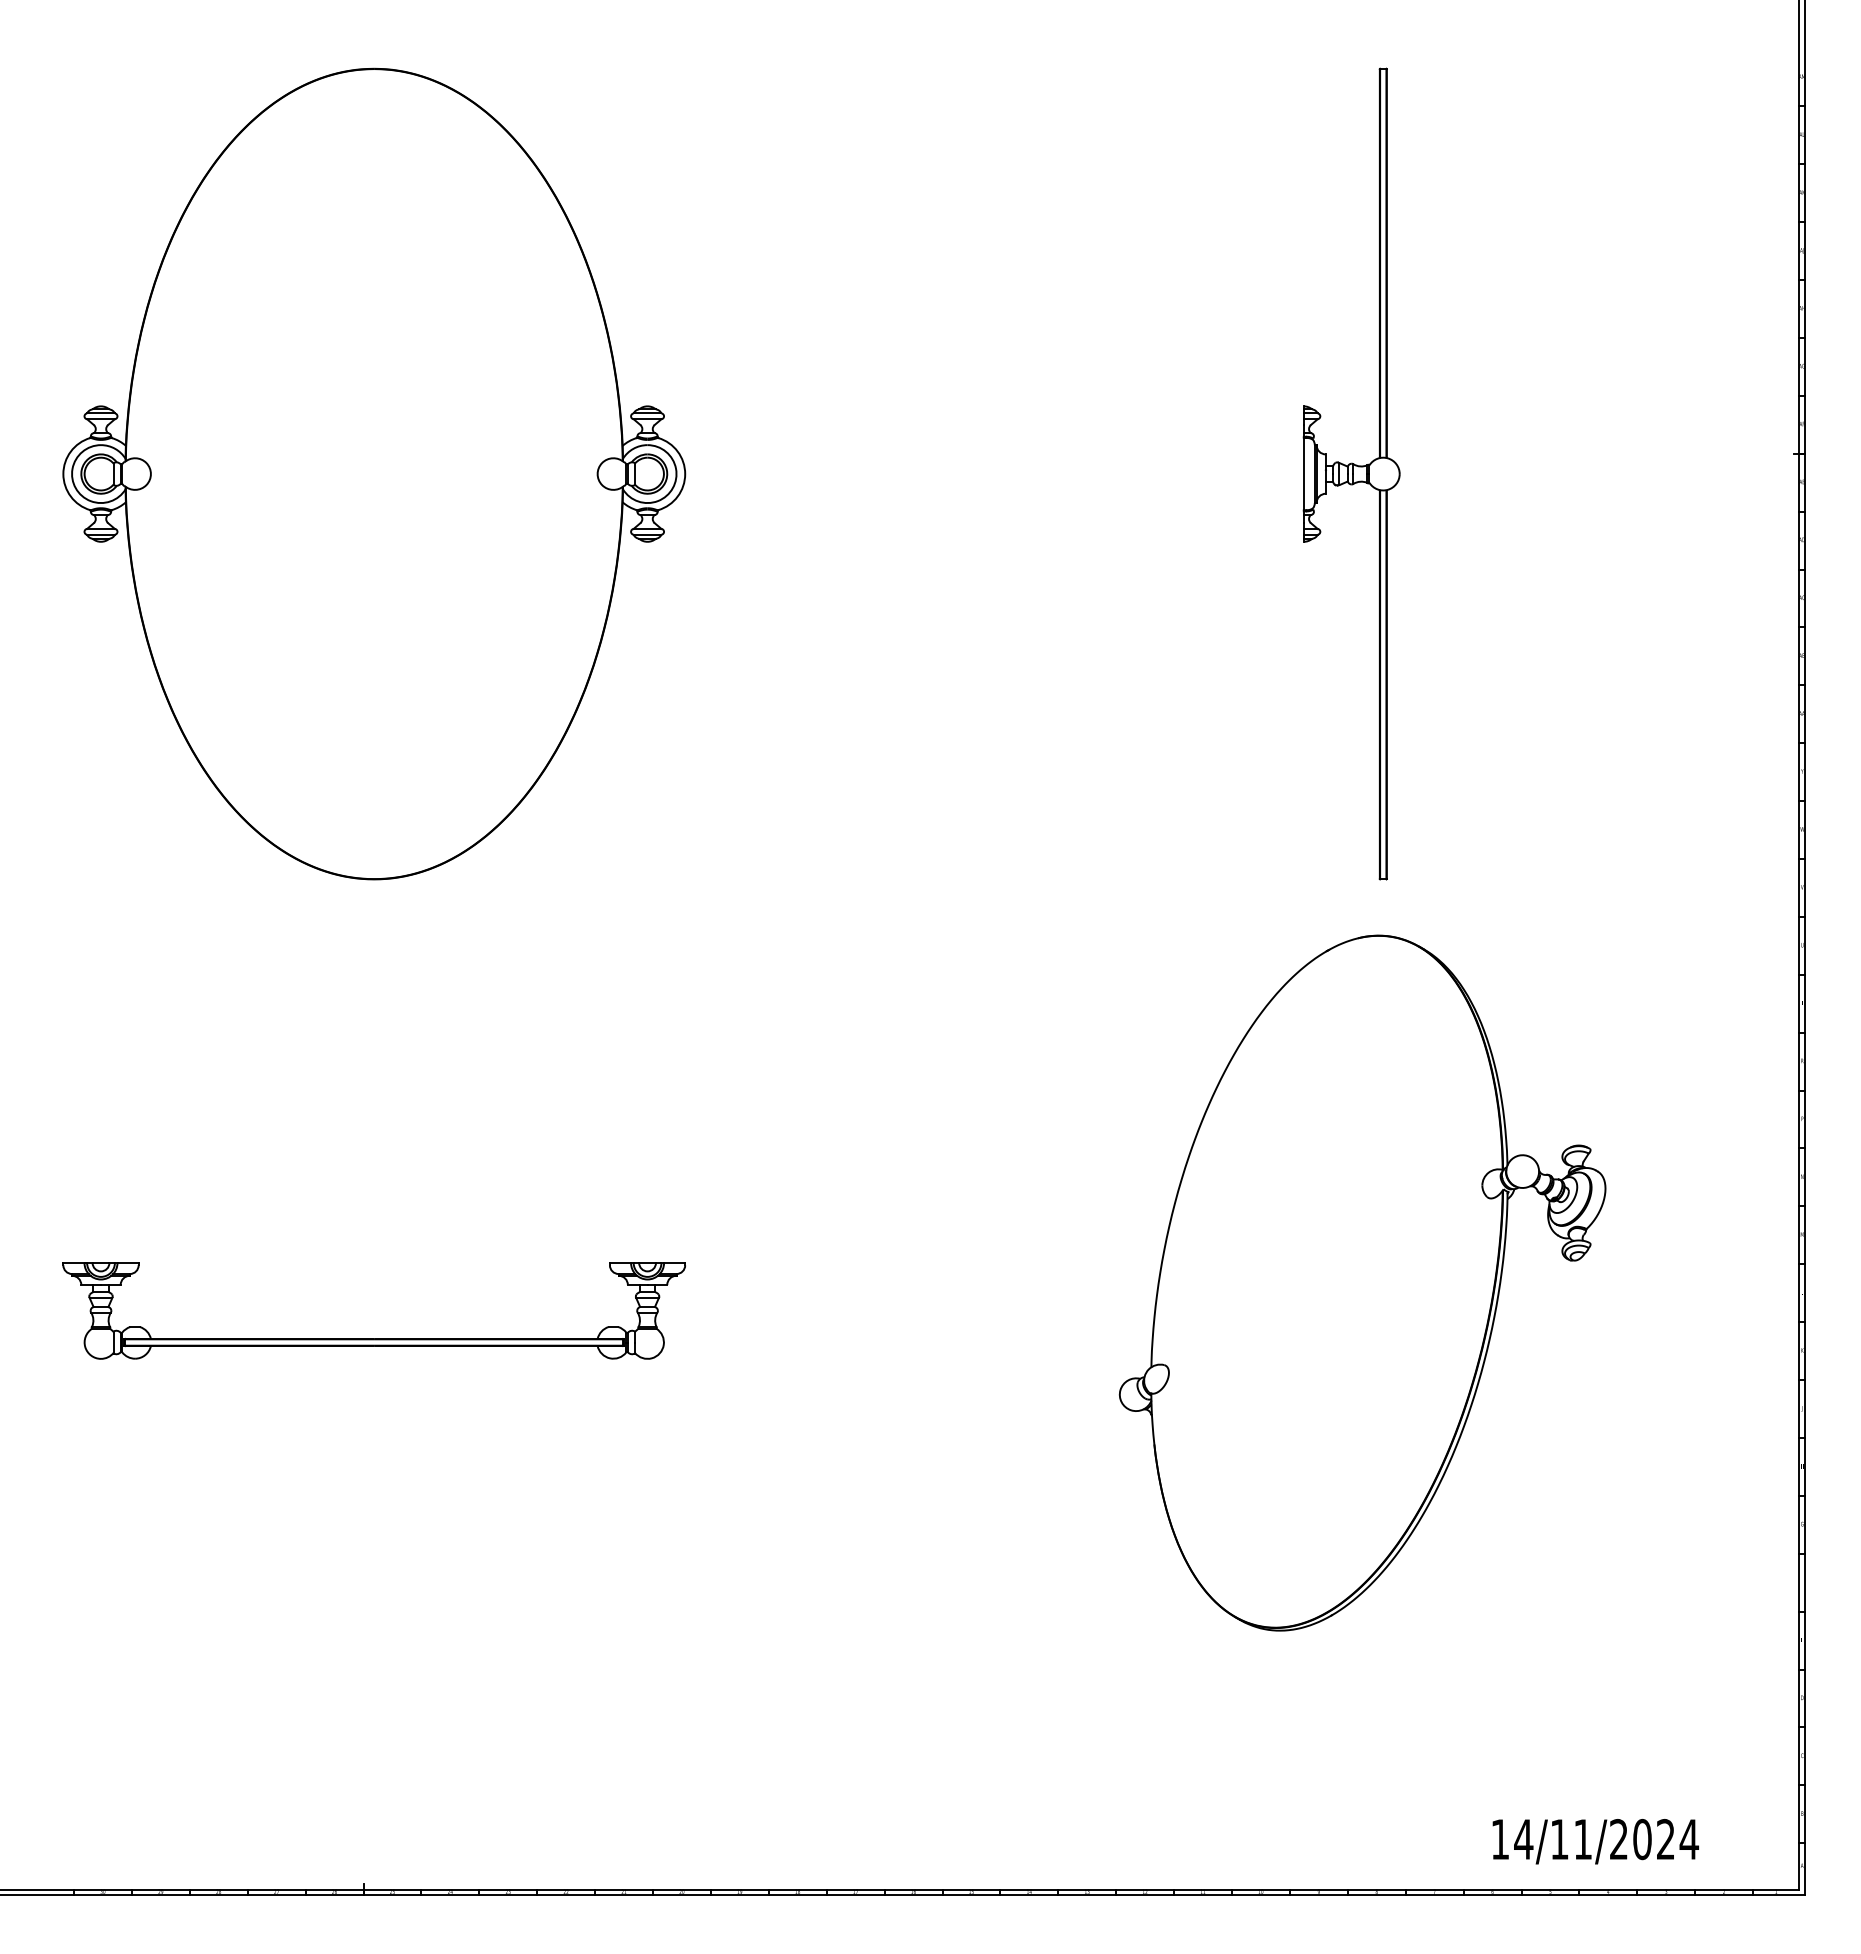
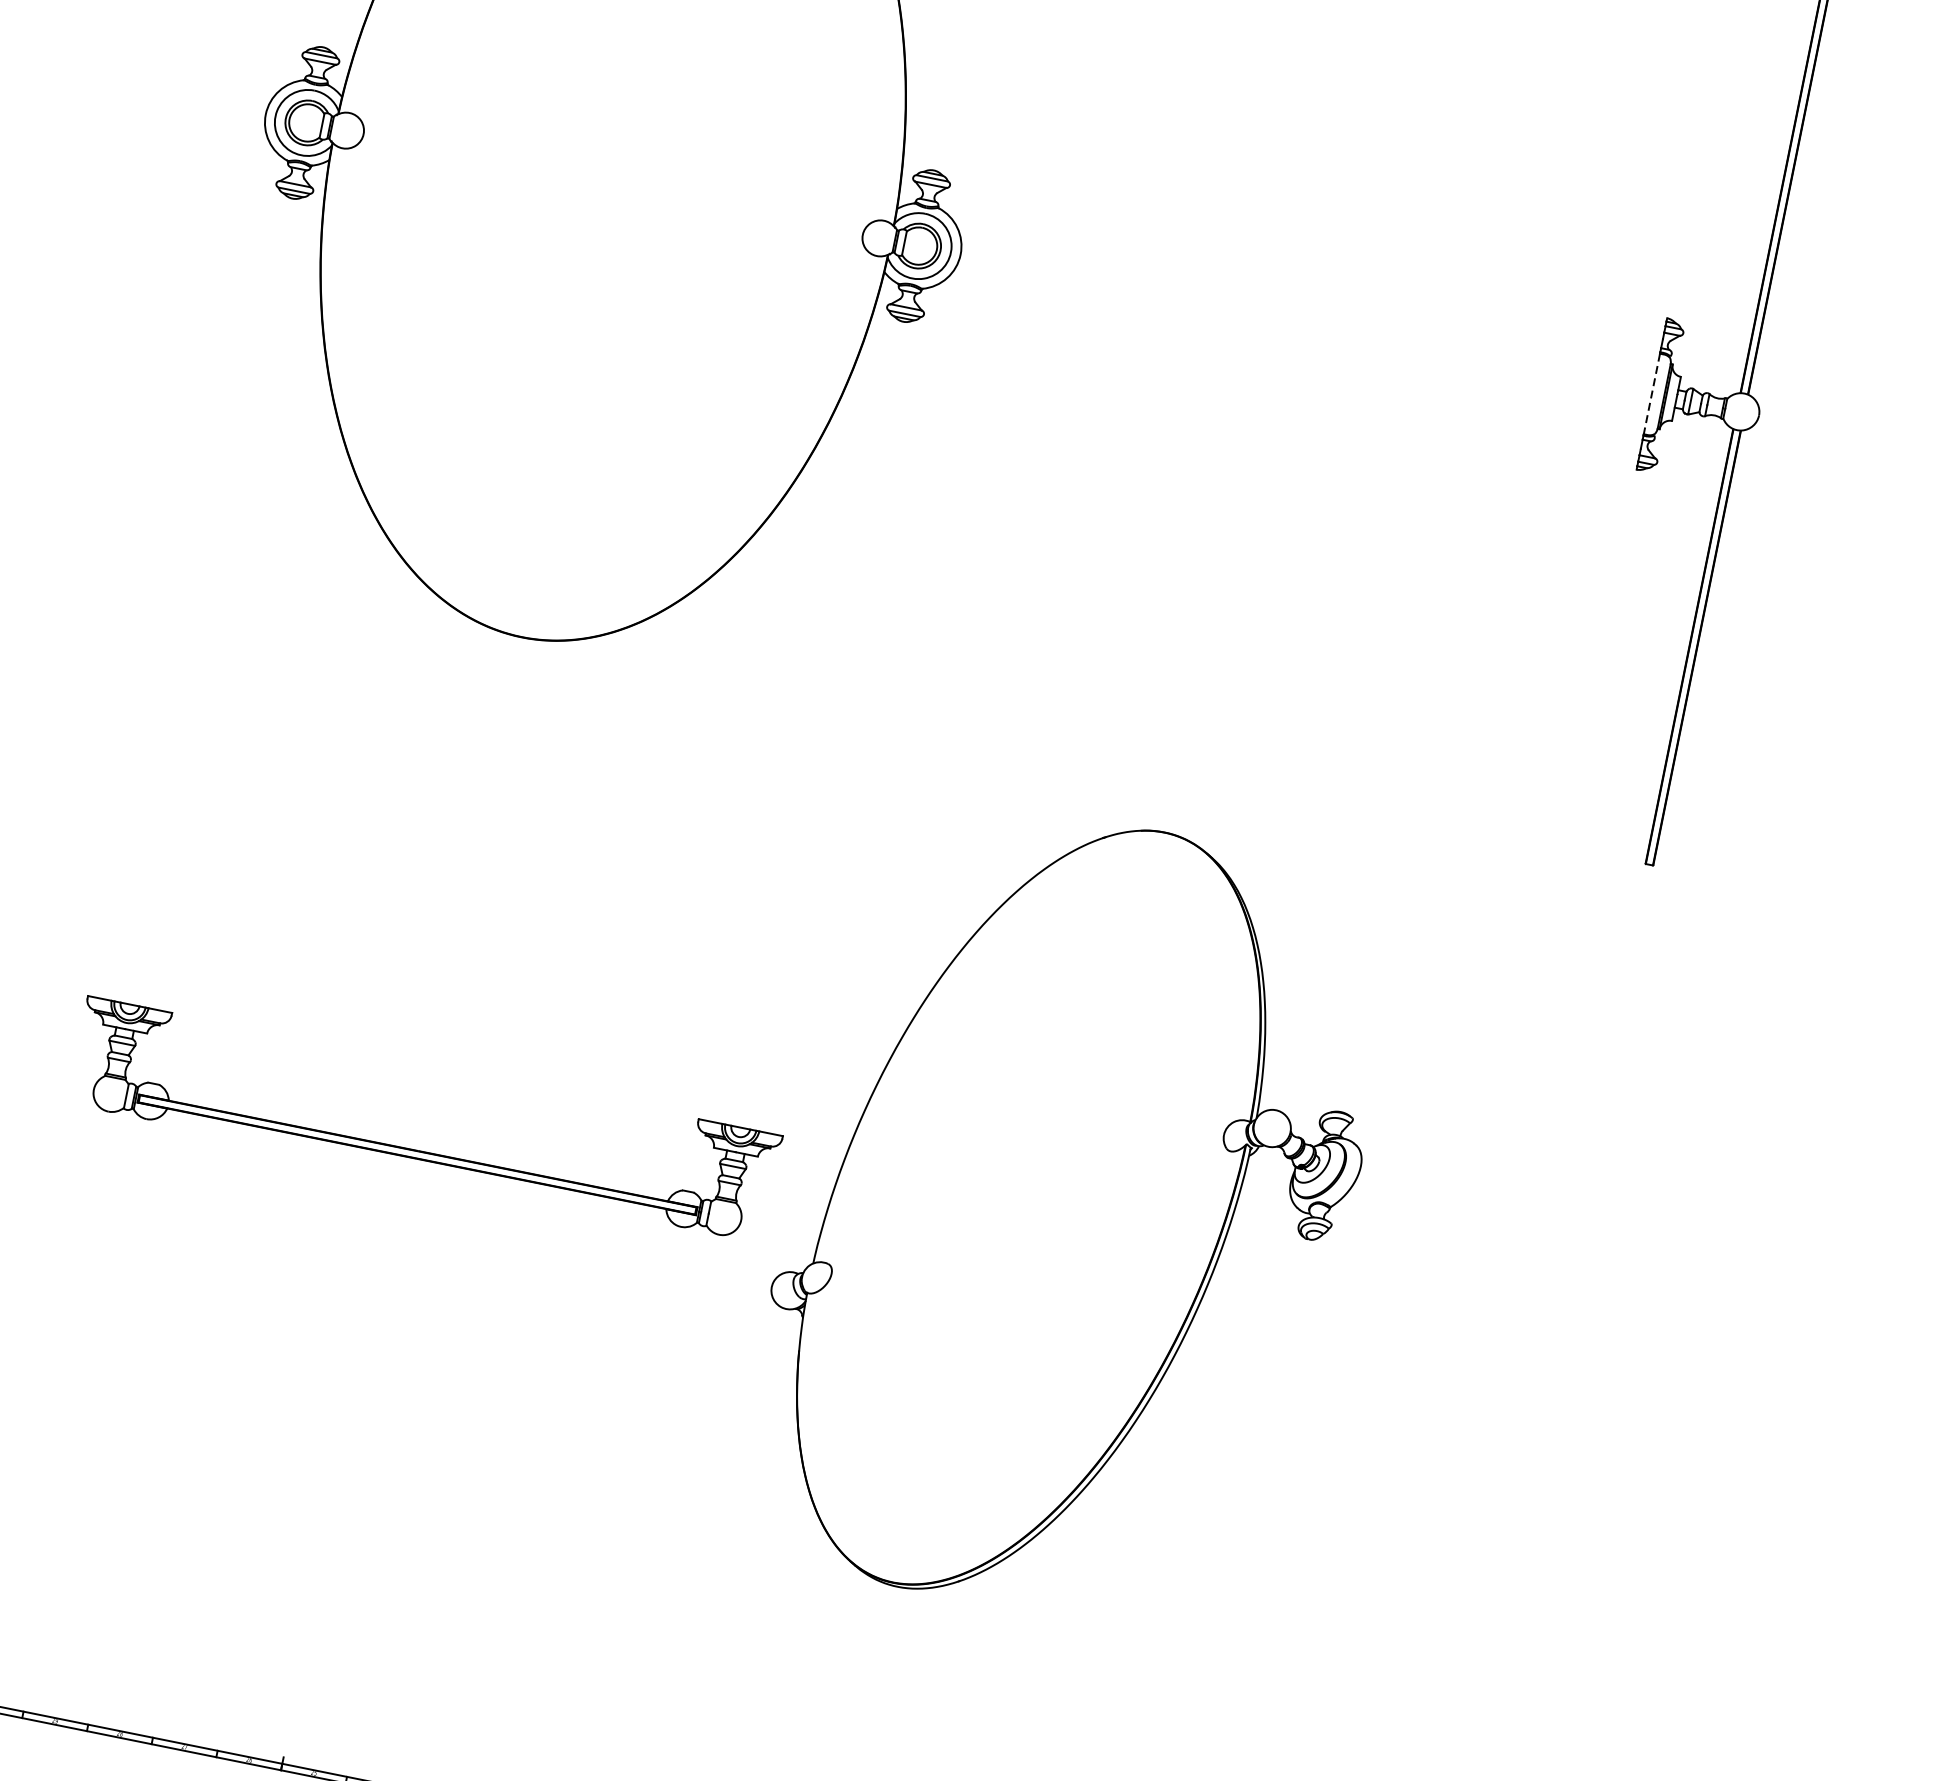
line: (1303, 474) -> (1651, 394), solid -> dashed
part: (1362, 1282) -> (1068, 1216), moved

